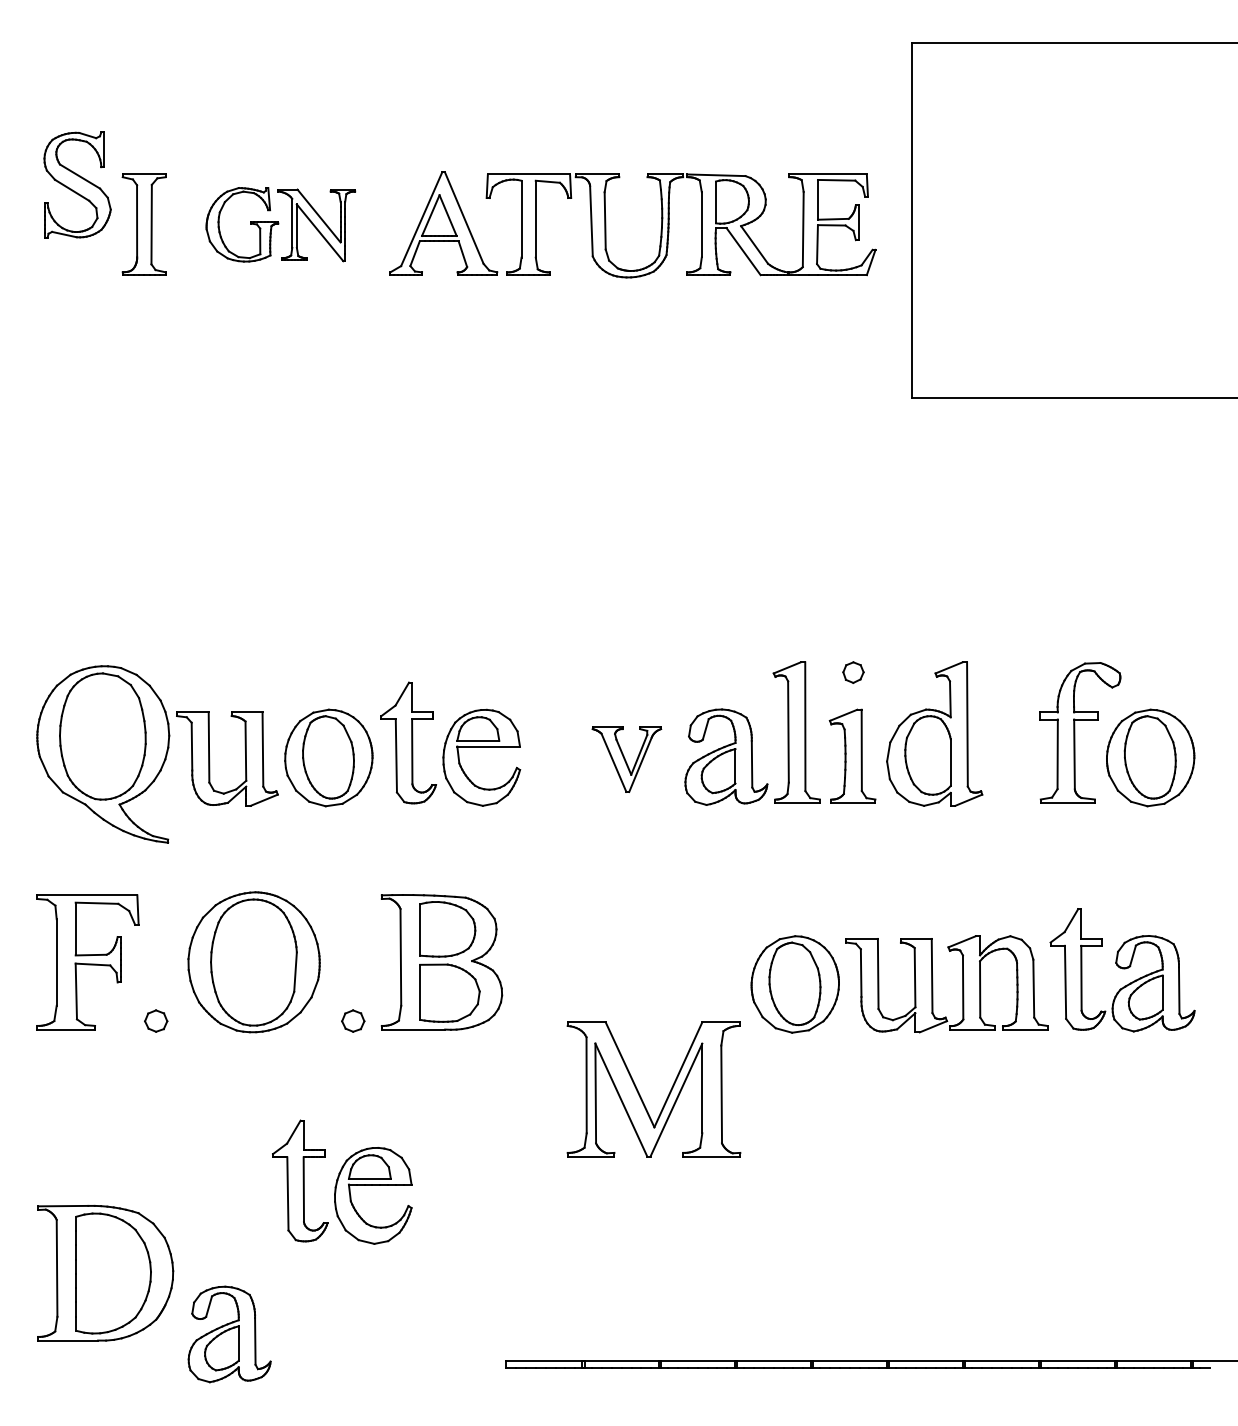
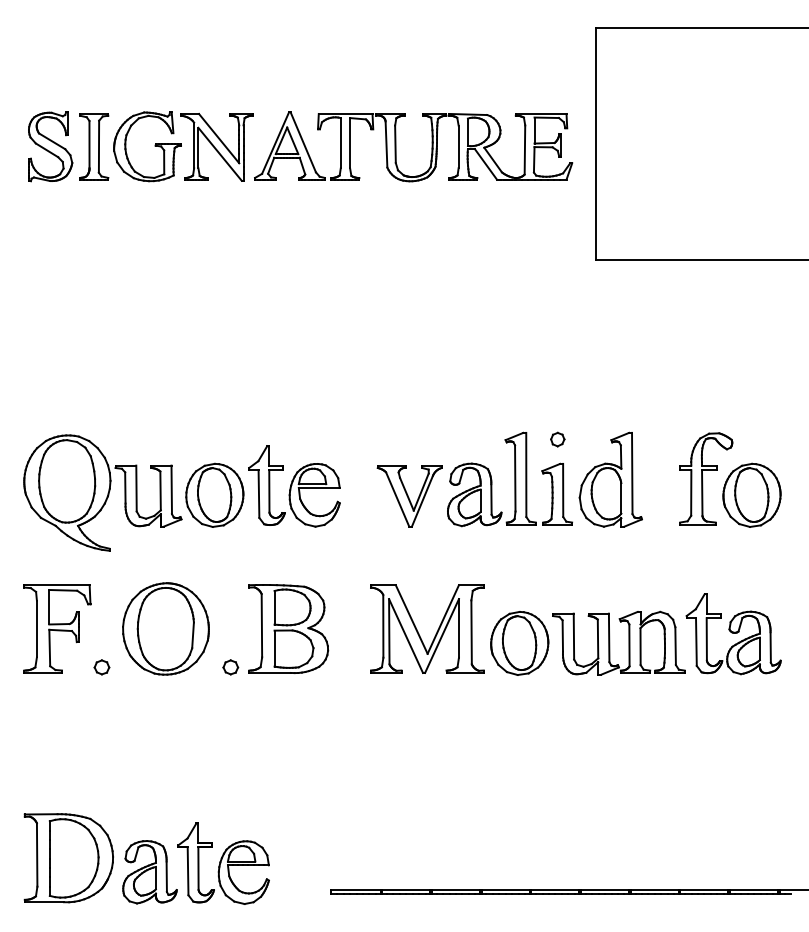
part: (77, 184) -> (50, 146), moved
part: (280, 224) -> (183, 146), size x1.43
part: (626, 759) -> (409, 496), size x1.43
part: (641, 1096) -> (419, 633), moved
part: (342, 1181) -> (223, 863), moved
part: (104, 1273) -> (68, 858), moved

